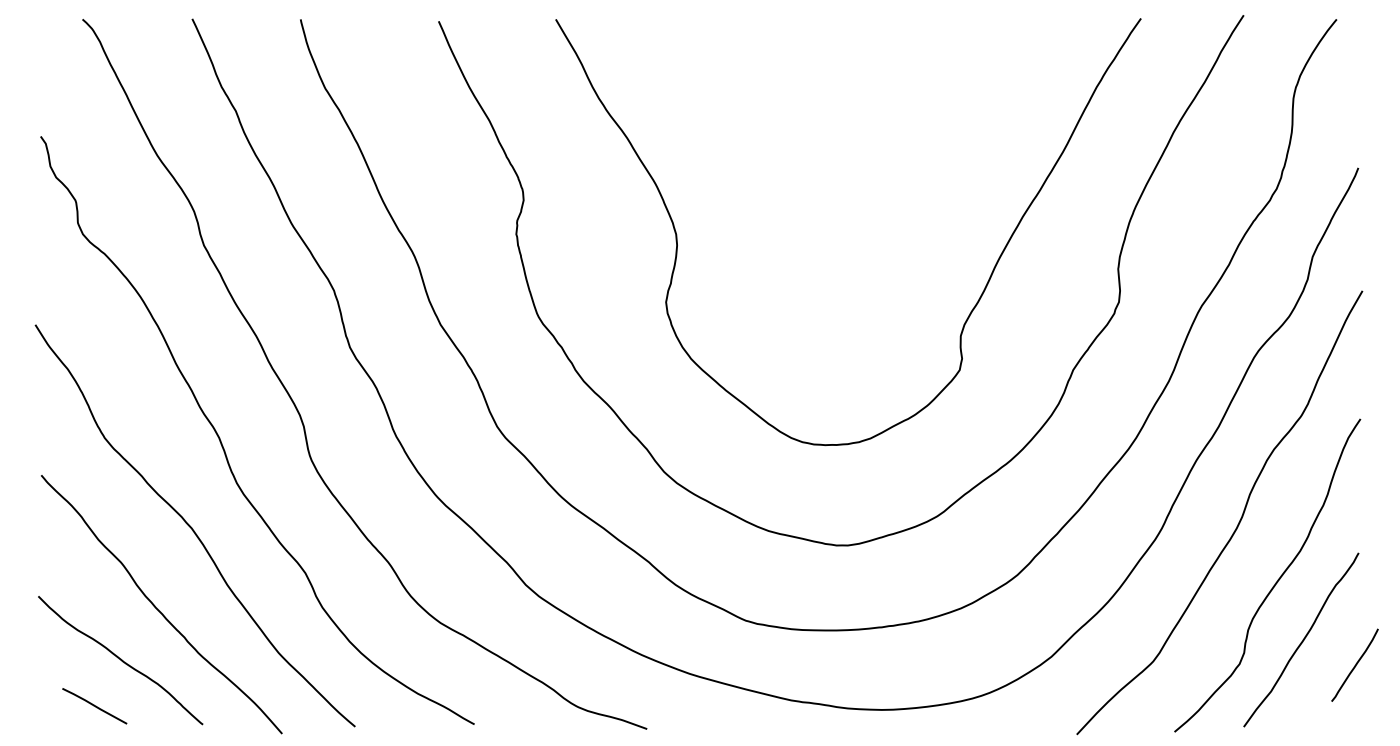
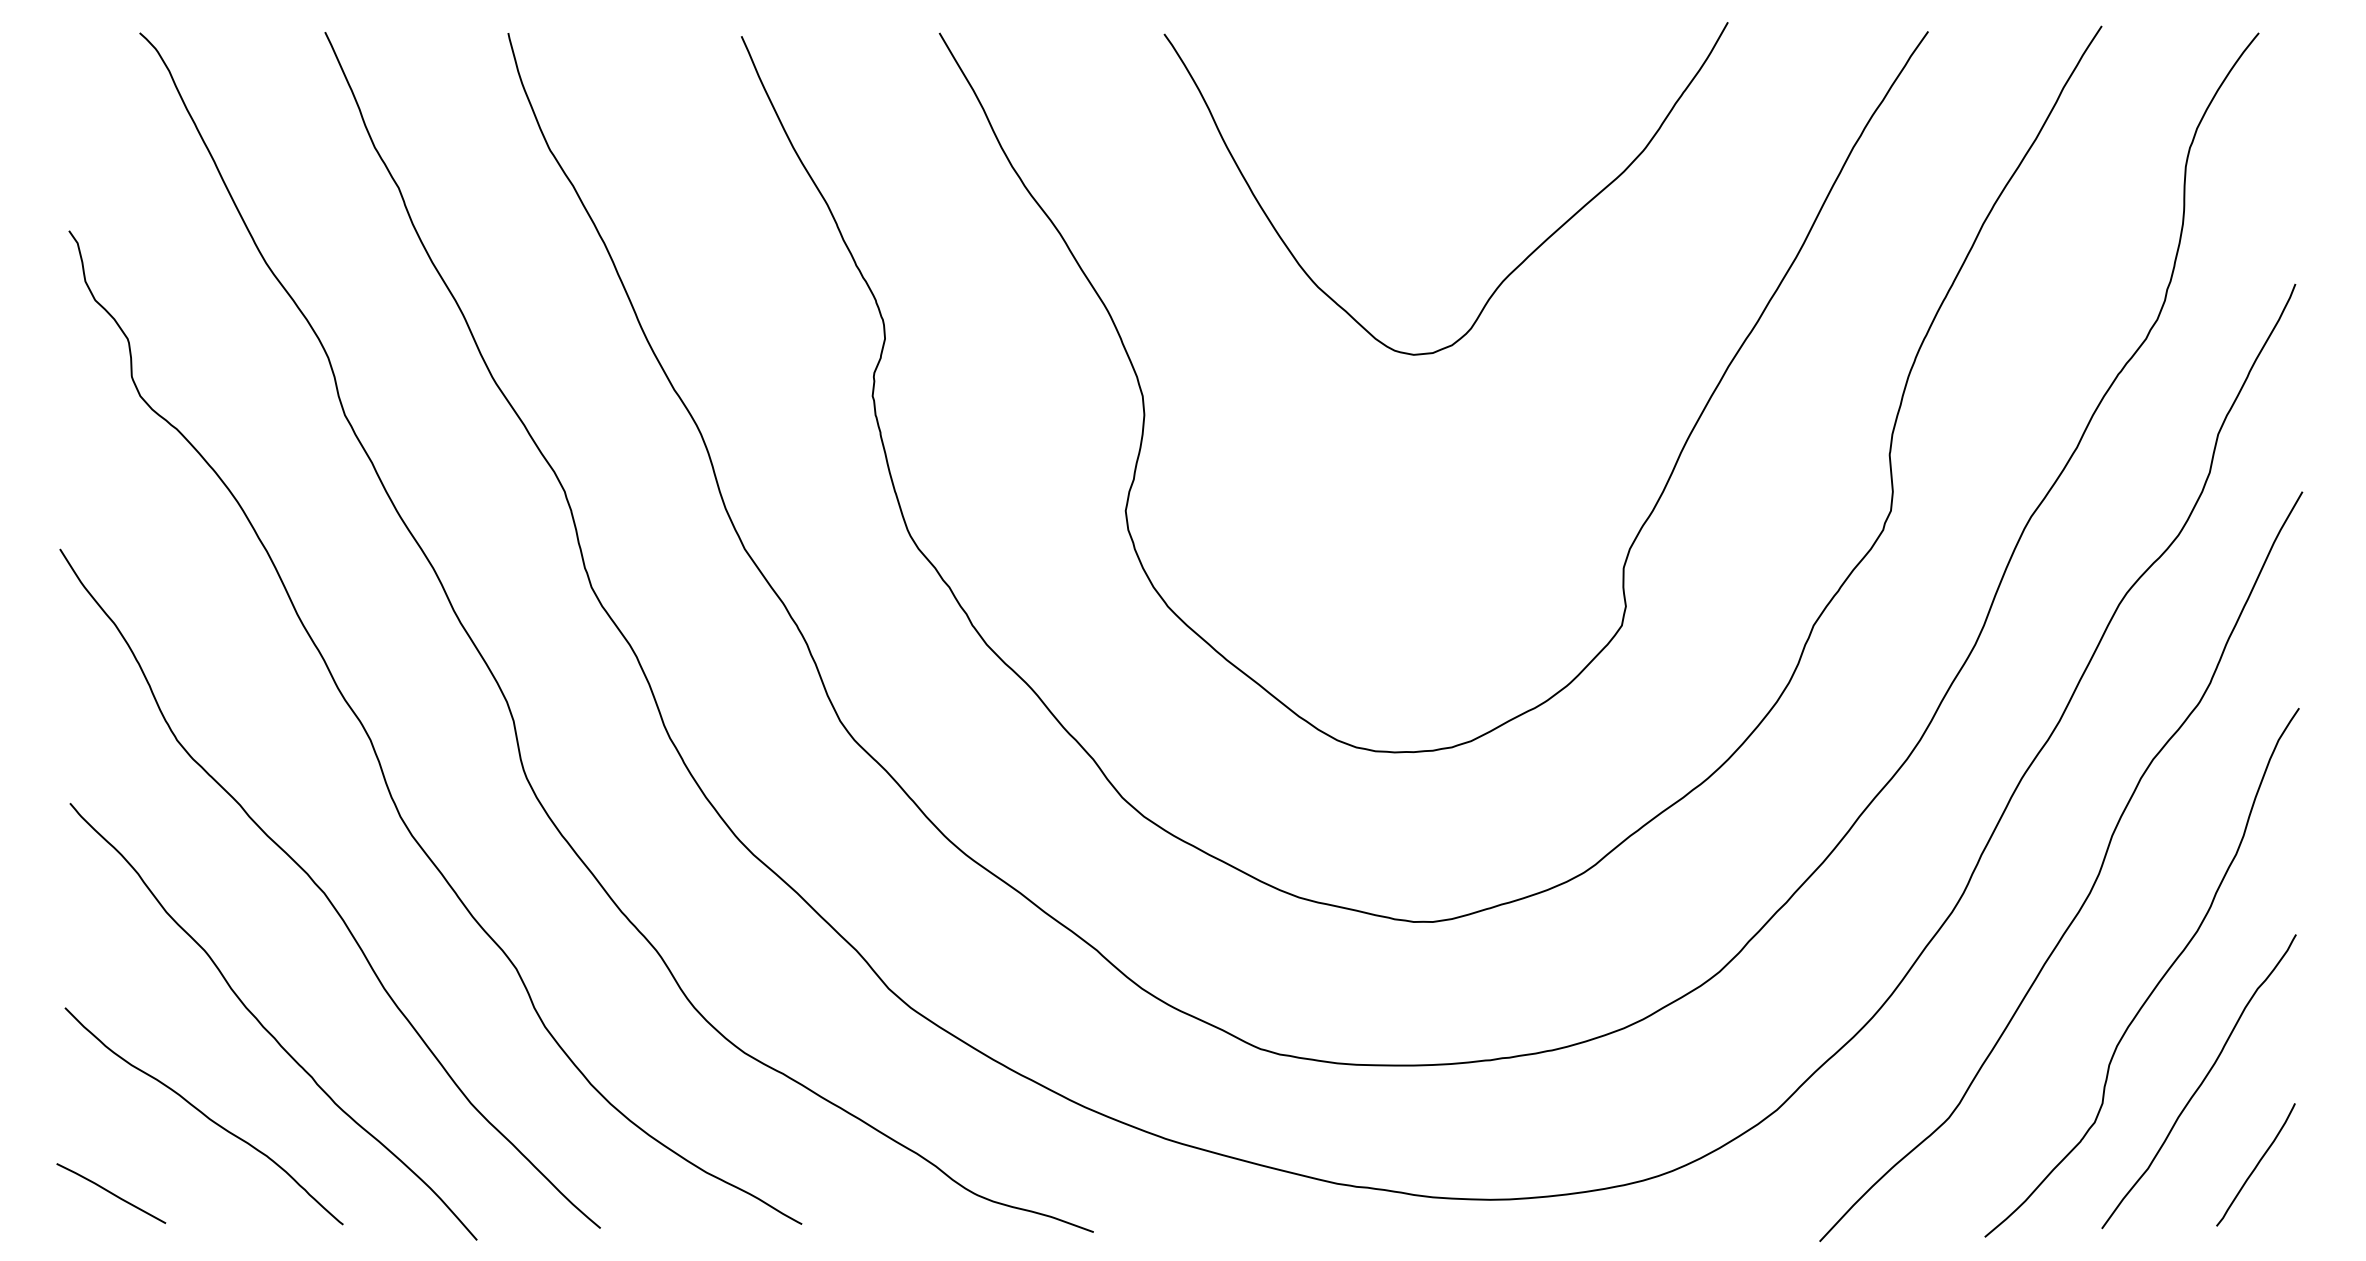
curve: (894, 159) -> (1511, 269), added
curve: (1355, 664) -> (2256, 1163), moved
line: (94, 706) -> (110, 1194), moved

